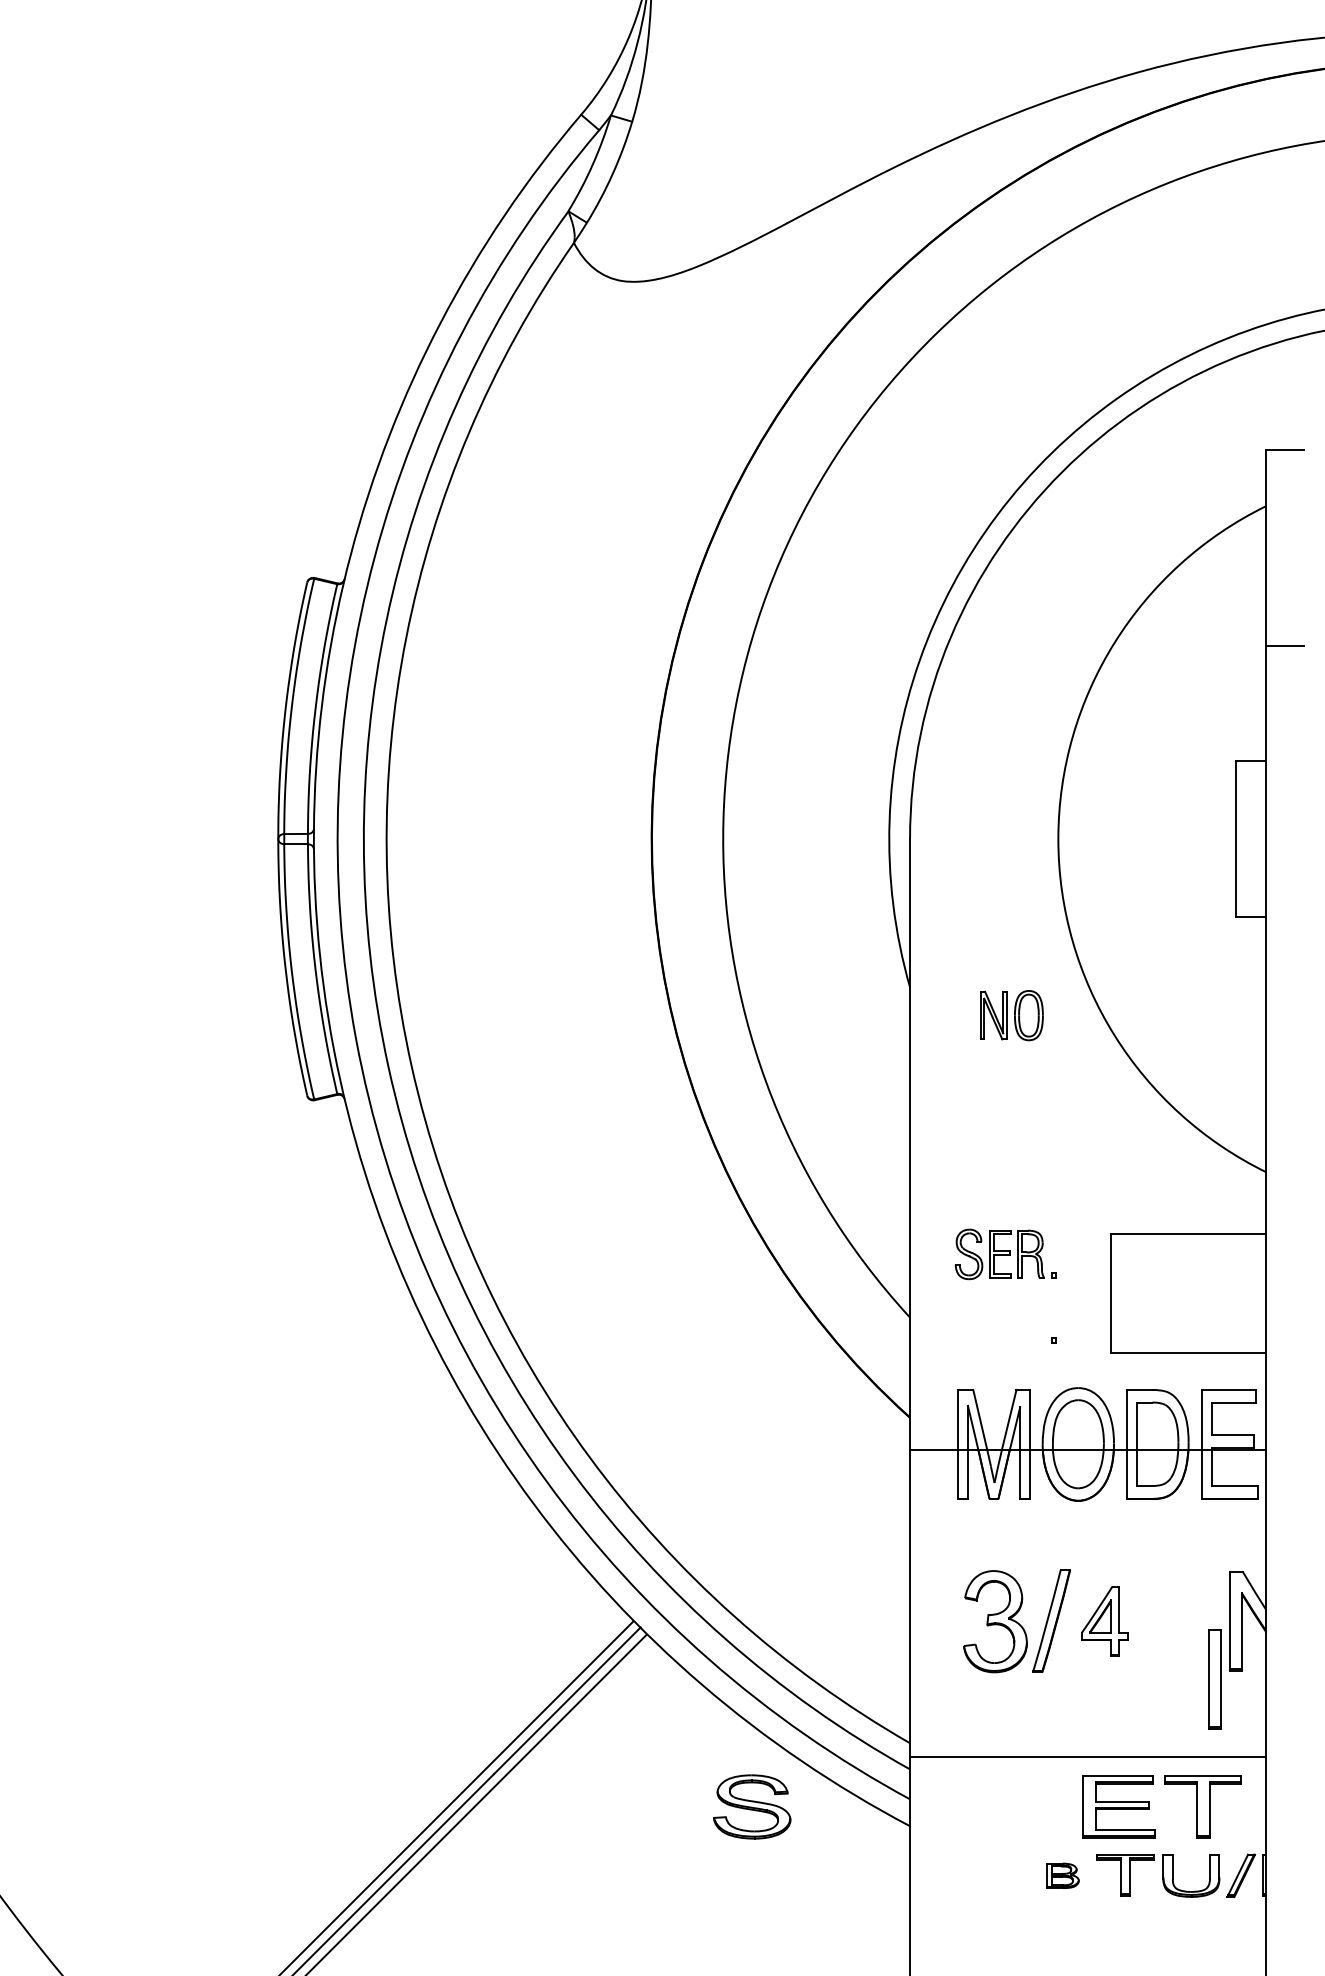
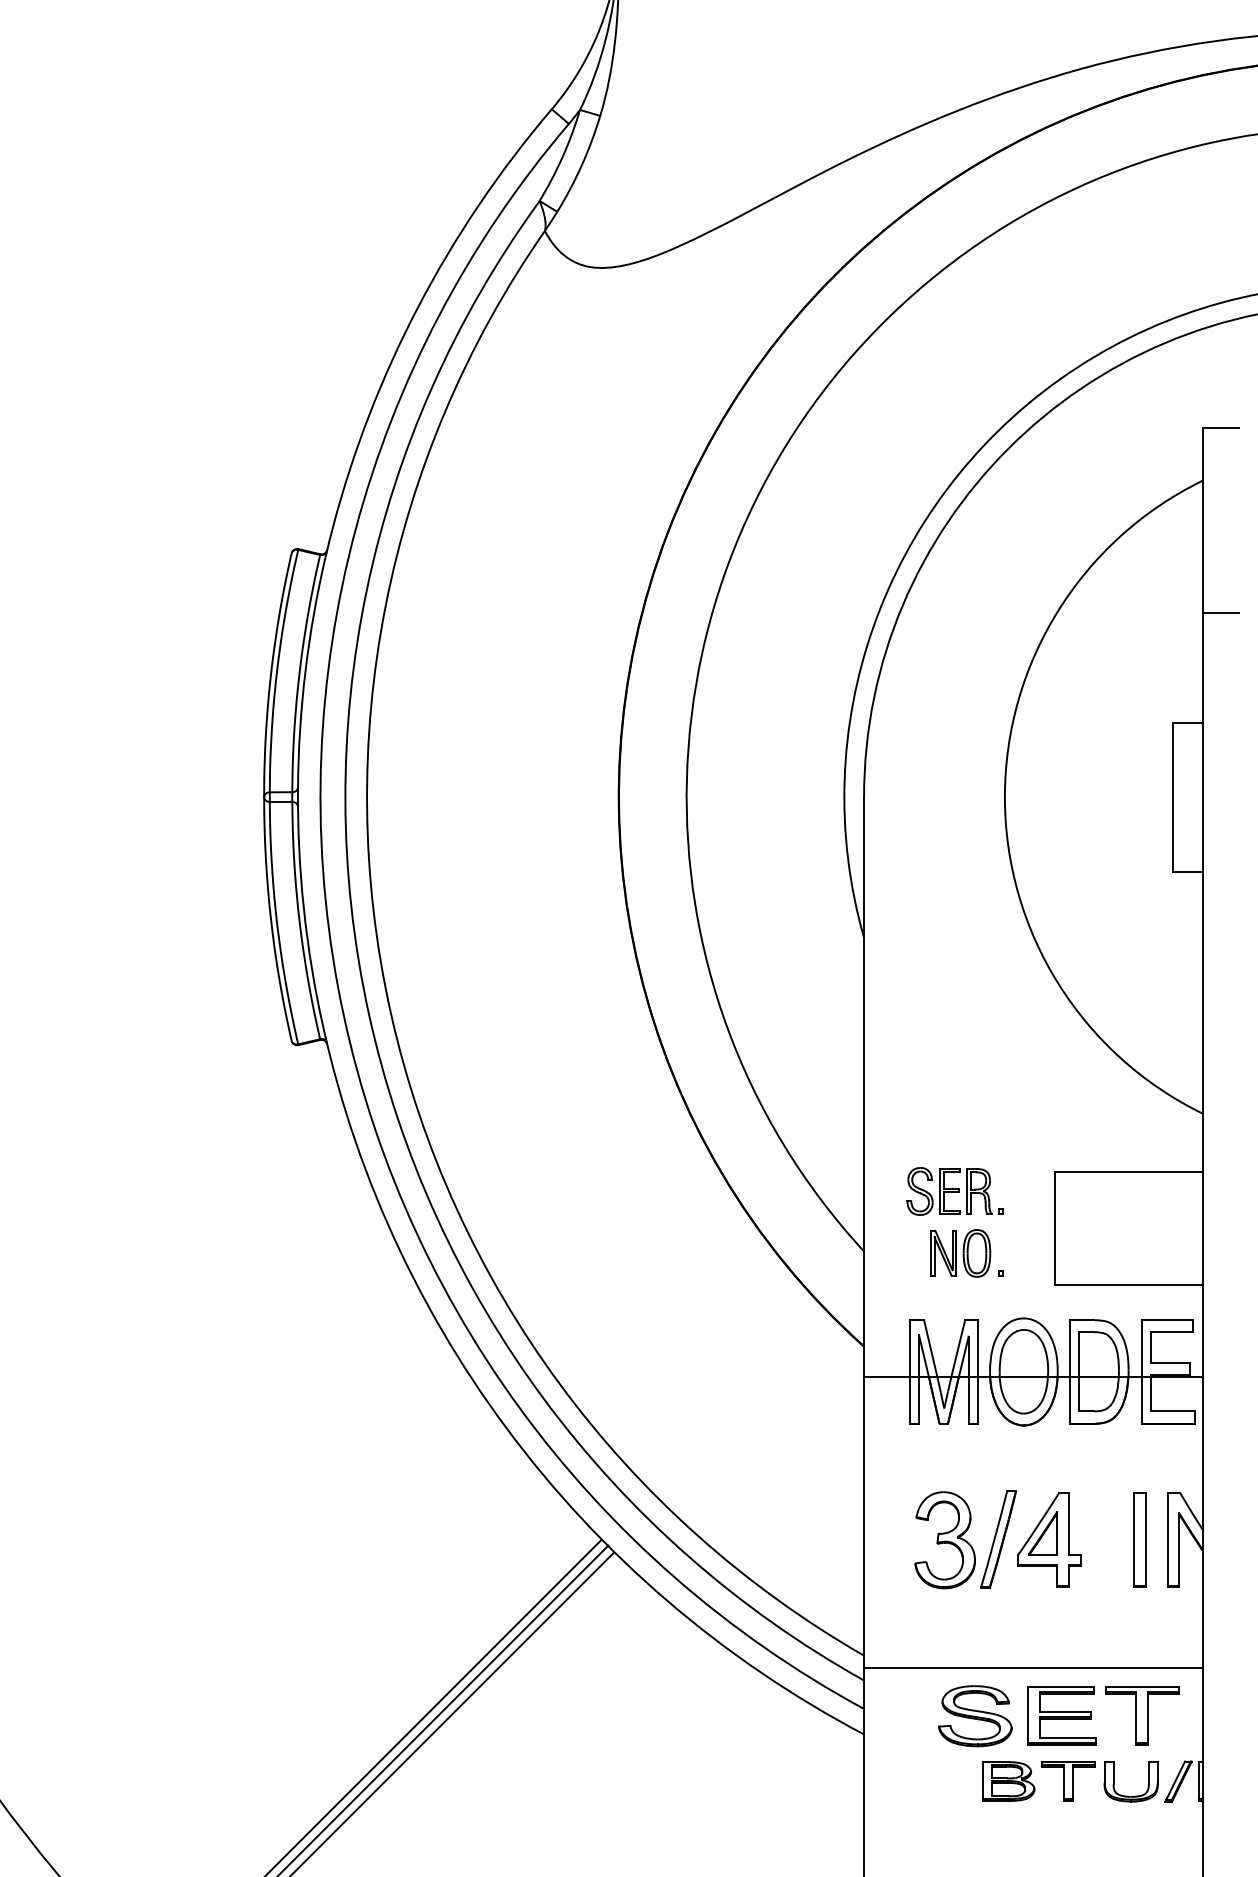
part: (1011, 1015) -> (960, 1253), moved
part: (1104, 1621) -> (1048, 1540), size x1.43
part: (1214, 1679) -> (1139, 1540), moved
part: (752, 1806) -> (975, 1715), moved
part: (1062, 1875) -> (1008, 1781), size x1.67

